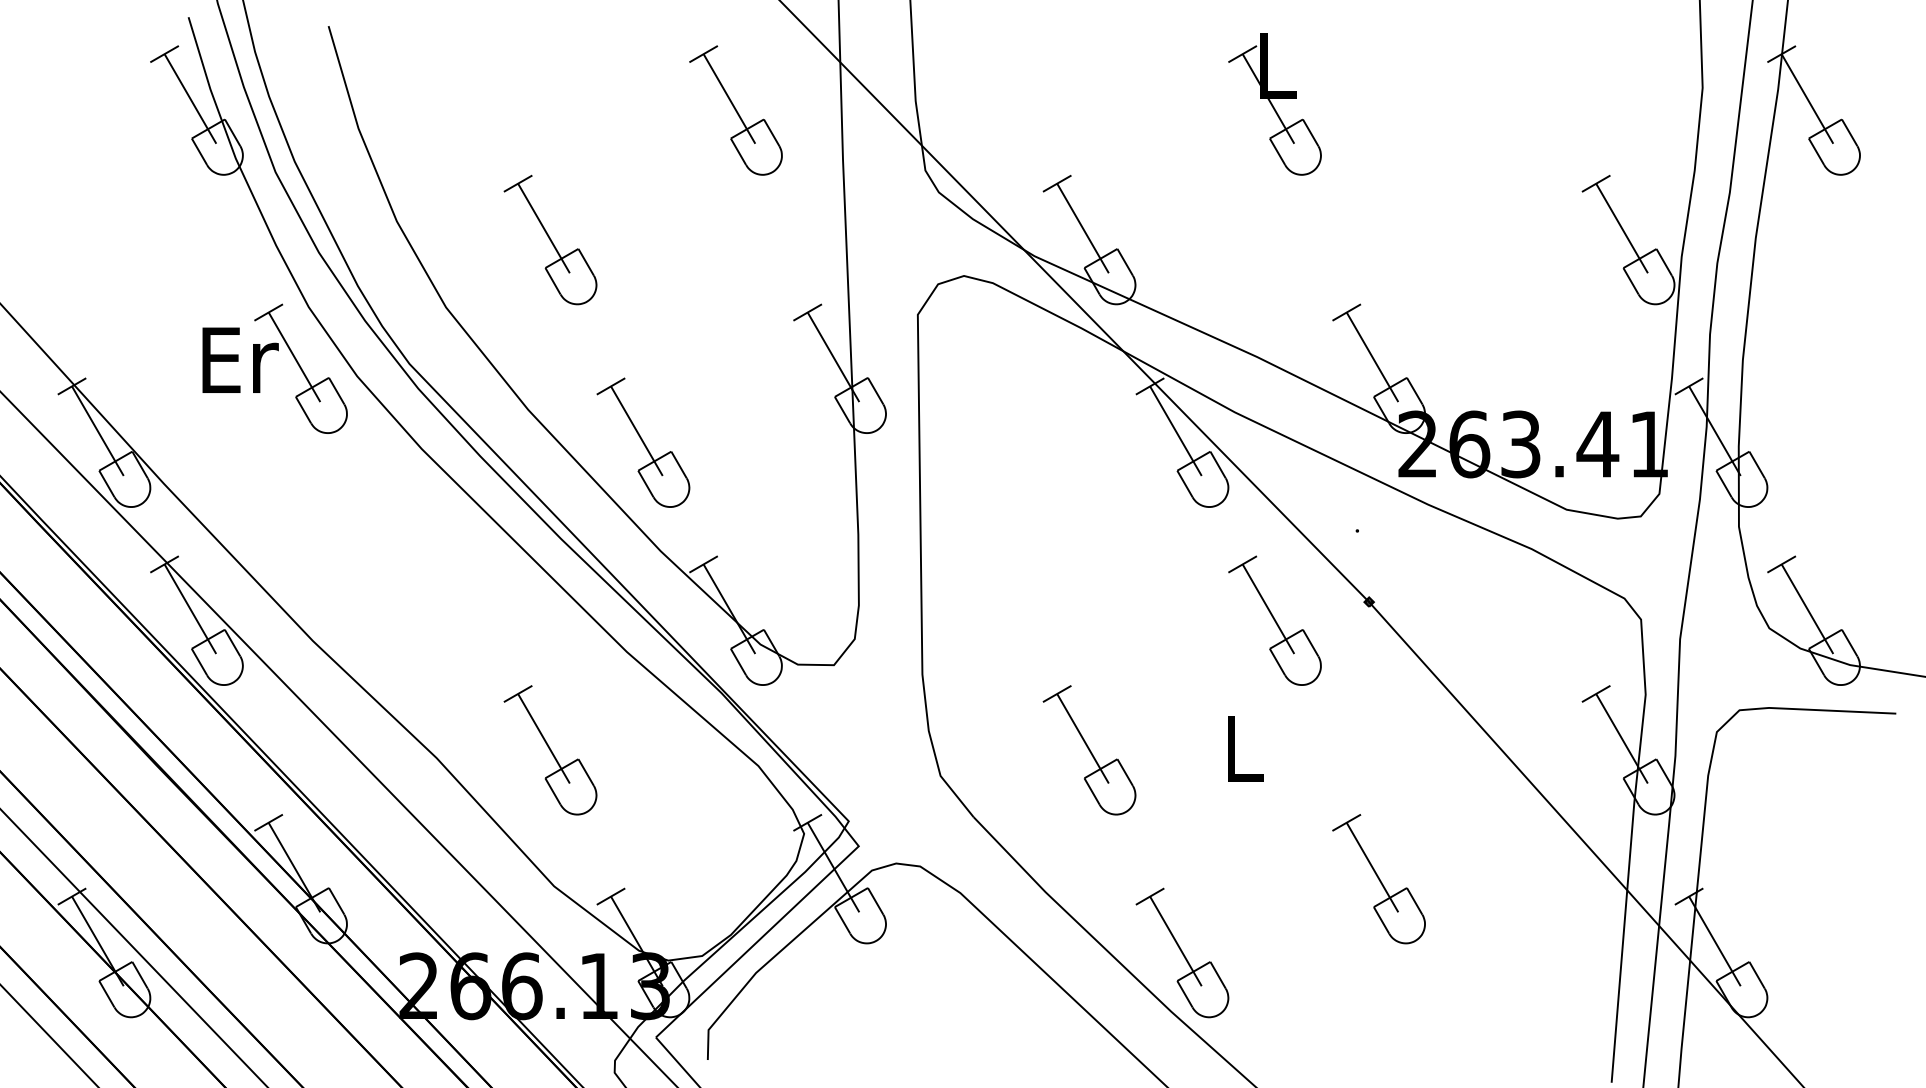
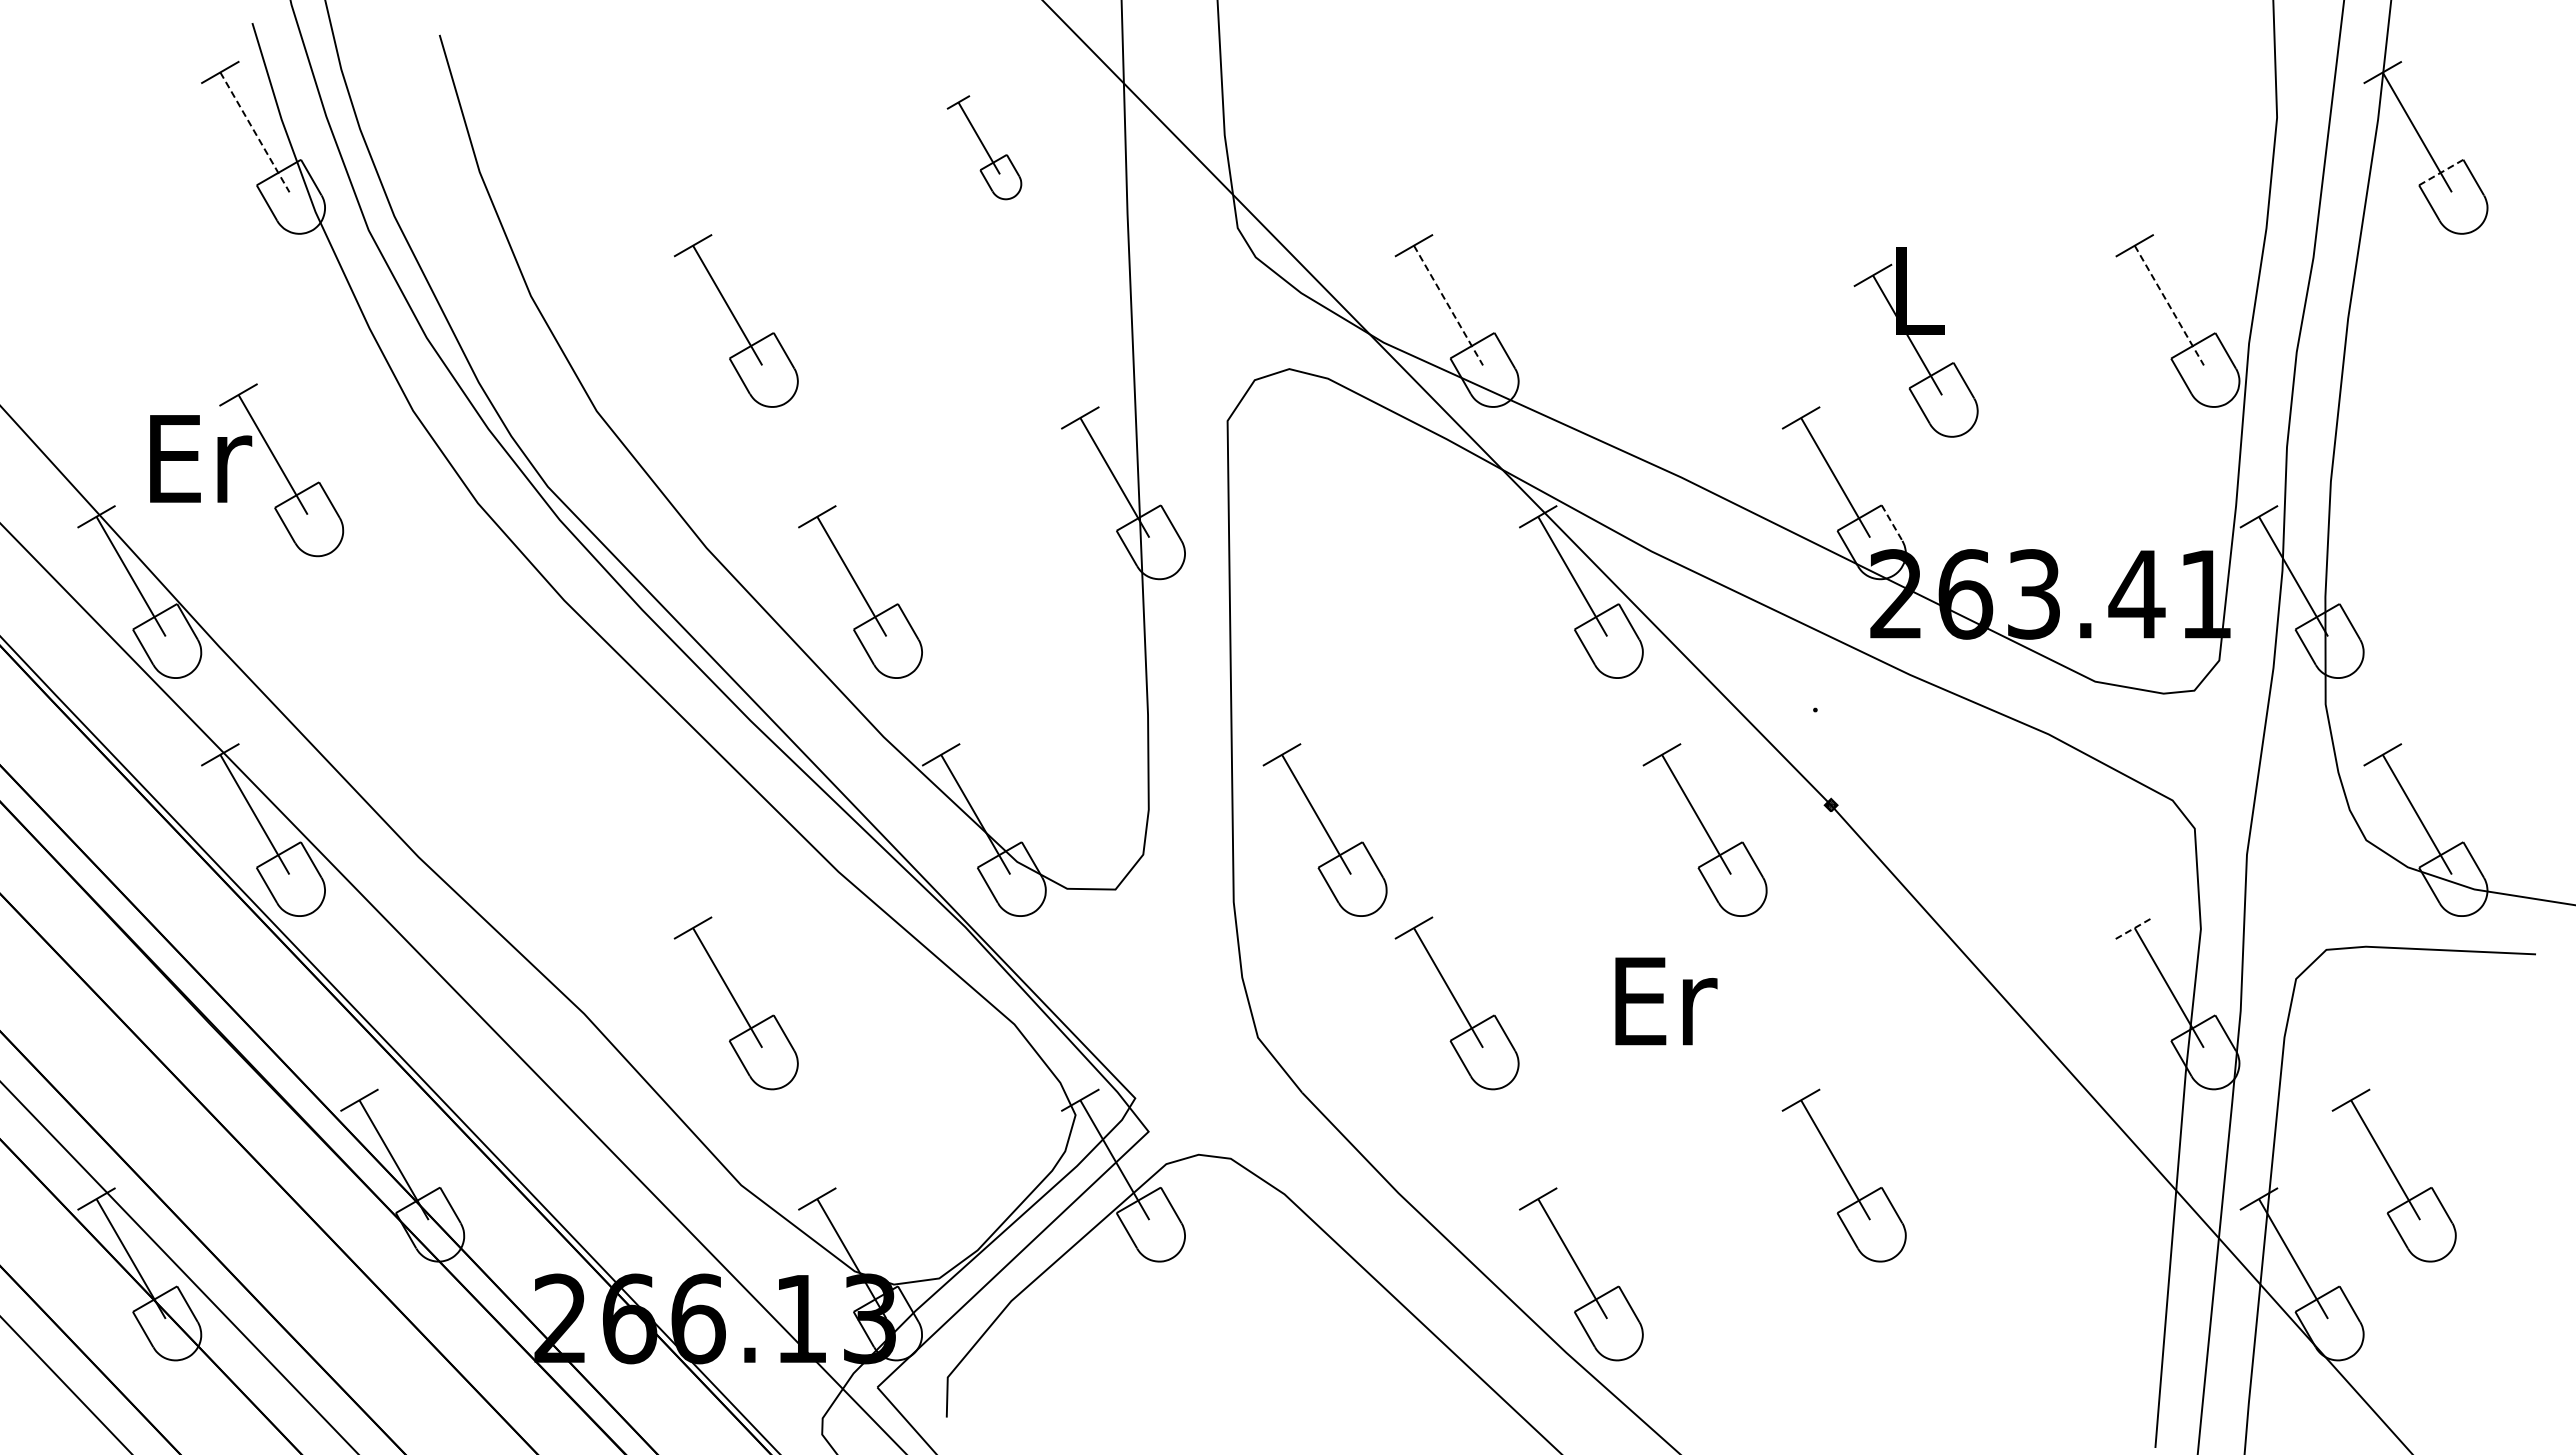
line: (190, 99) -> (255, 132), solid -> dashed
part: (1274, 104) -> (1915, 342), moved
part: (736, 110) -> (984, 147), size x0.6
line: (1825, 128) -> (2441, 172), solid -> dashed
line: (1083, 229) -> (1448, 306), solid -> dashed
line: (1622, 229) -> (2169, 306), solid -> dashed
part: (260, 369) -> (227, 470), moved
line: (1415, 391) -> (1892, 523), solid -> dashed
part: (990, 620) -> (1324, 829), added
line: (1596, 694) -> (2134, 928), solid -> dashed
text: (1246, 748) -> (1666, 1001), L -> Er
part: (1789, 879) -> (2393, 1175), added

